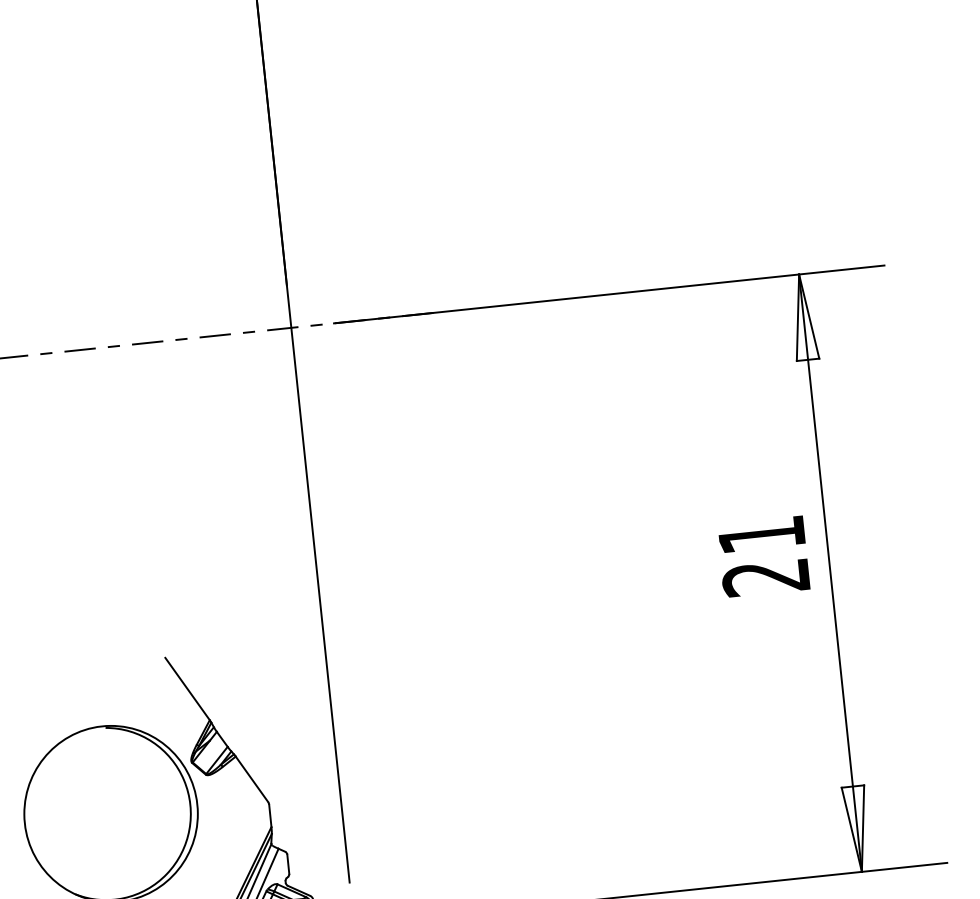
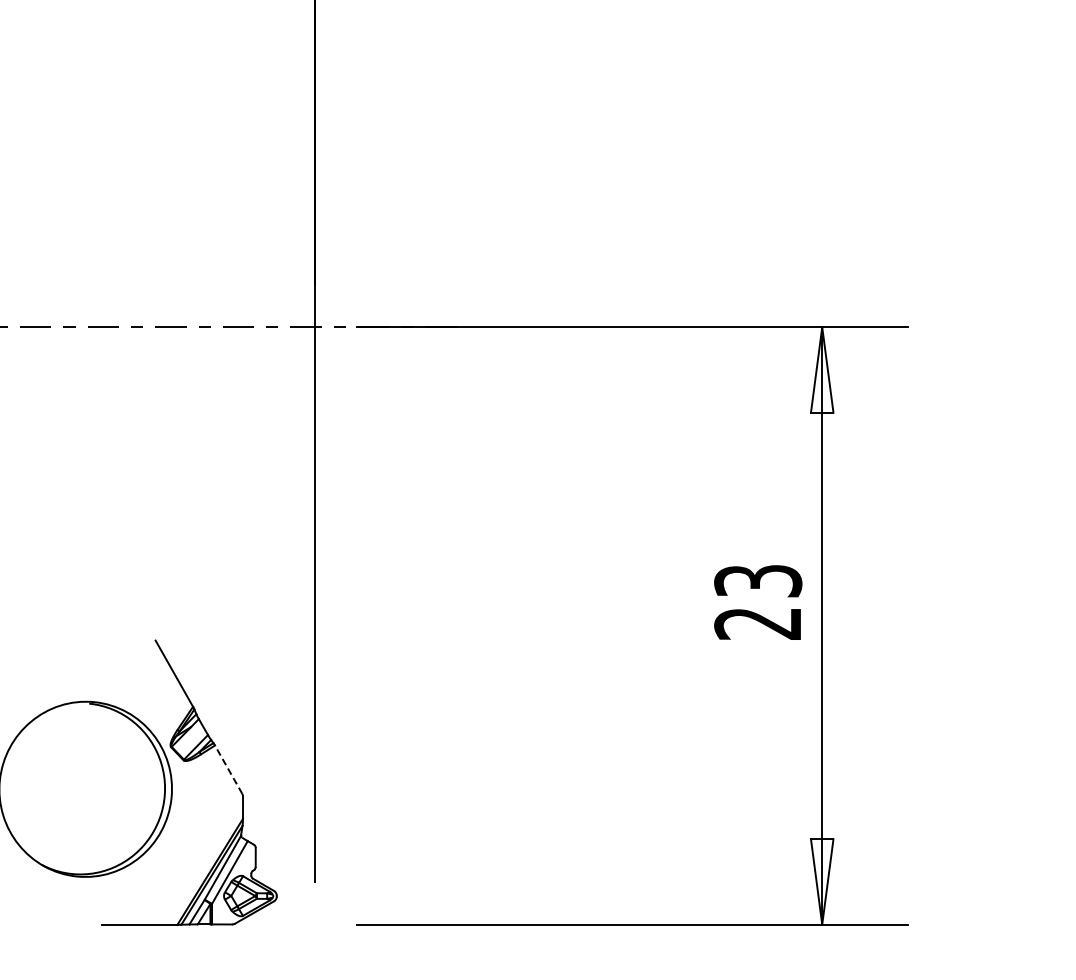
text: (762, 535) -> (758, 581), 21 -> 23
line: (251, 779) -> (228, 769), solid -> dashed

